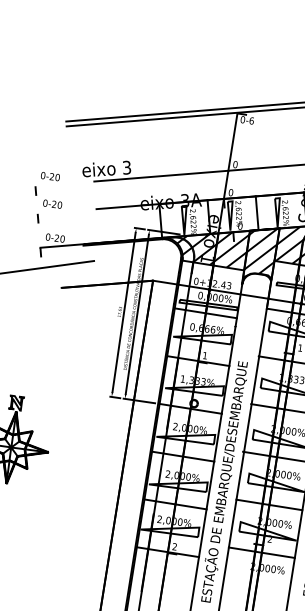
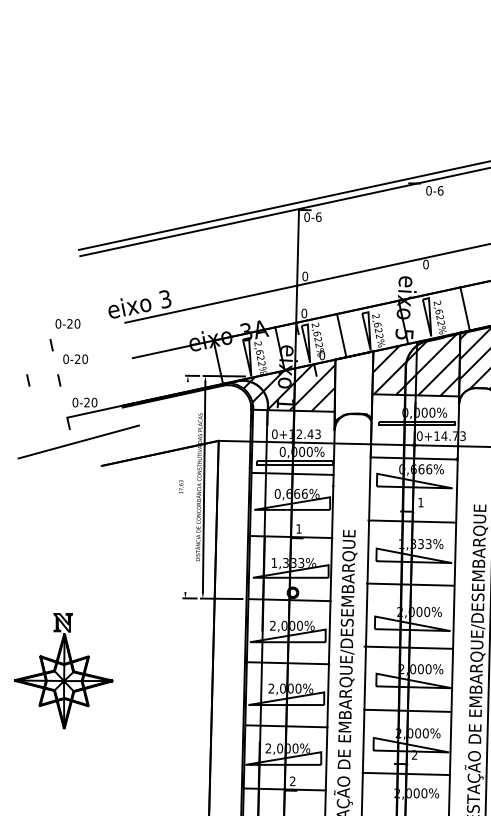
part: (14, 215) -> (28, 380), added
hatch: (261, 252) -> (353, 385), removed
line: (123, 312) -> (186, 487), removed

